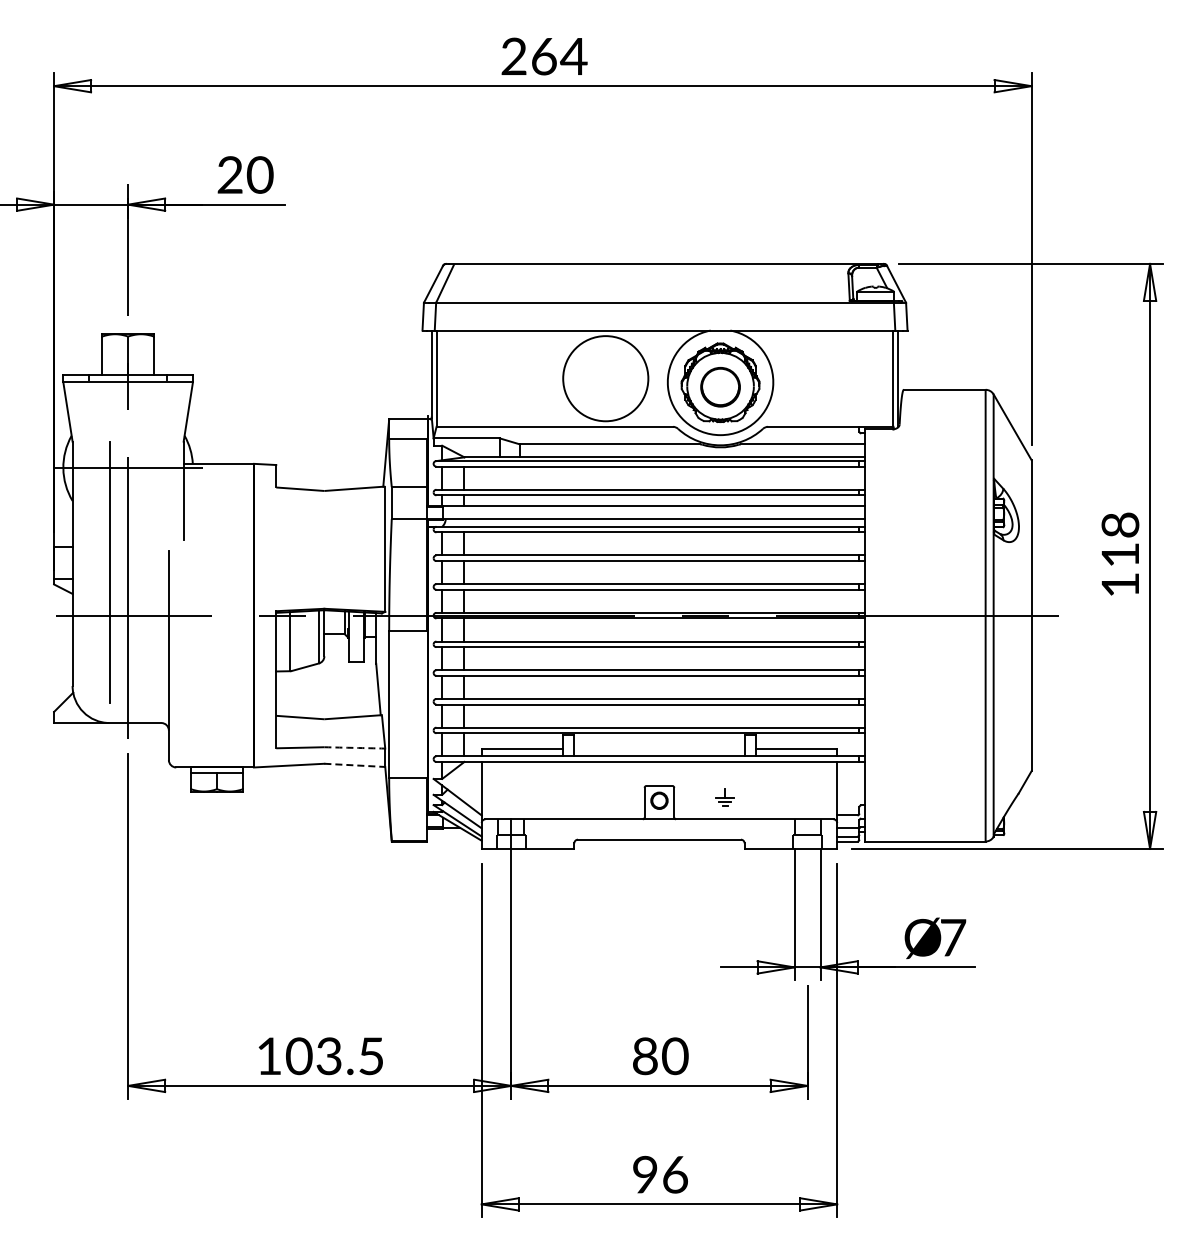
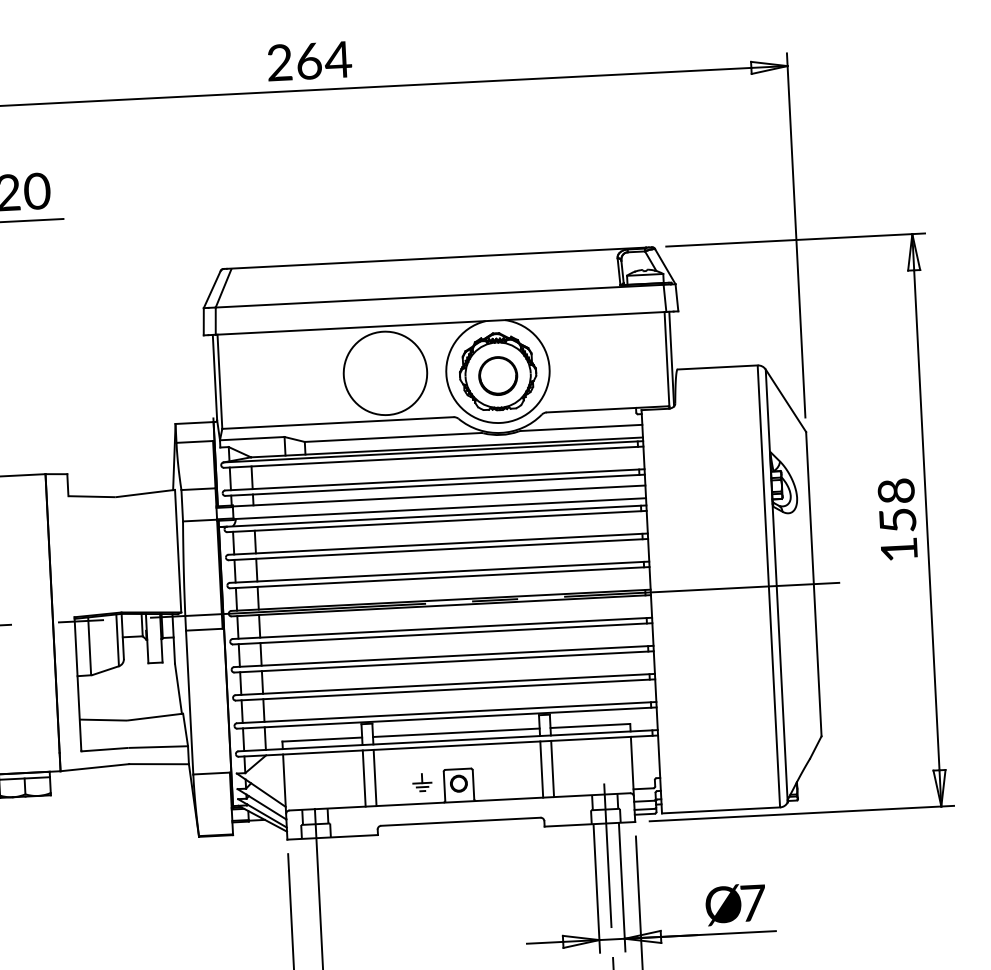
text: (1120, 554) -> (897, 519), 118 -> 158
arc: (354, 747) -> (157, 746), dashed -> solid
line: (659, 748) -> (456, 732), added
line: (355, 765) -> (159, 764), dashed -> solid
line: (563, 790) -> (364, 778), added
line: (574, 790) -> (375, 777), added
line: (744, 790) -> (541, 769), added
line: (755, 790) -> (552, 768), added
part: (724, 797) -> (421, 782), moved
line: (807, 881) -> (607, 855), added

